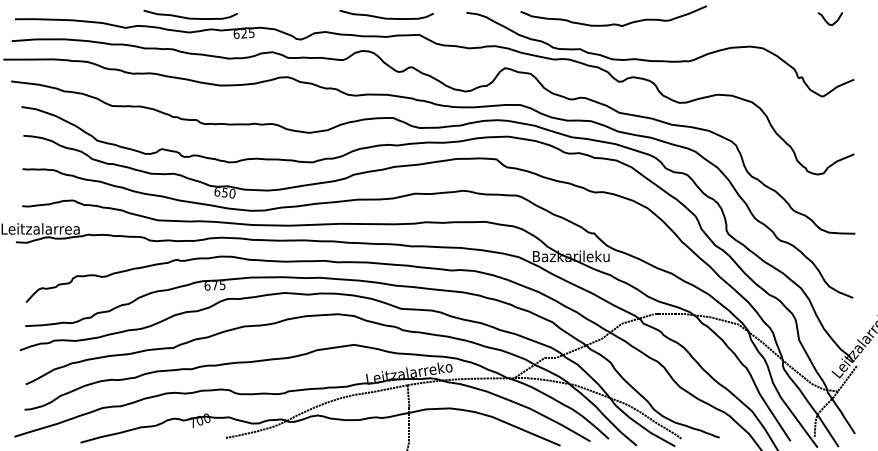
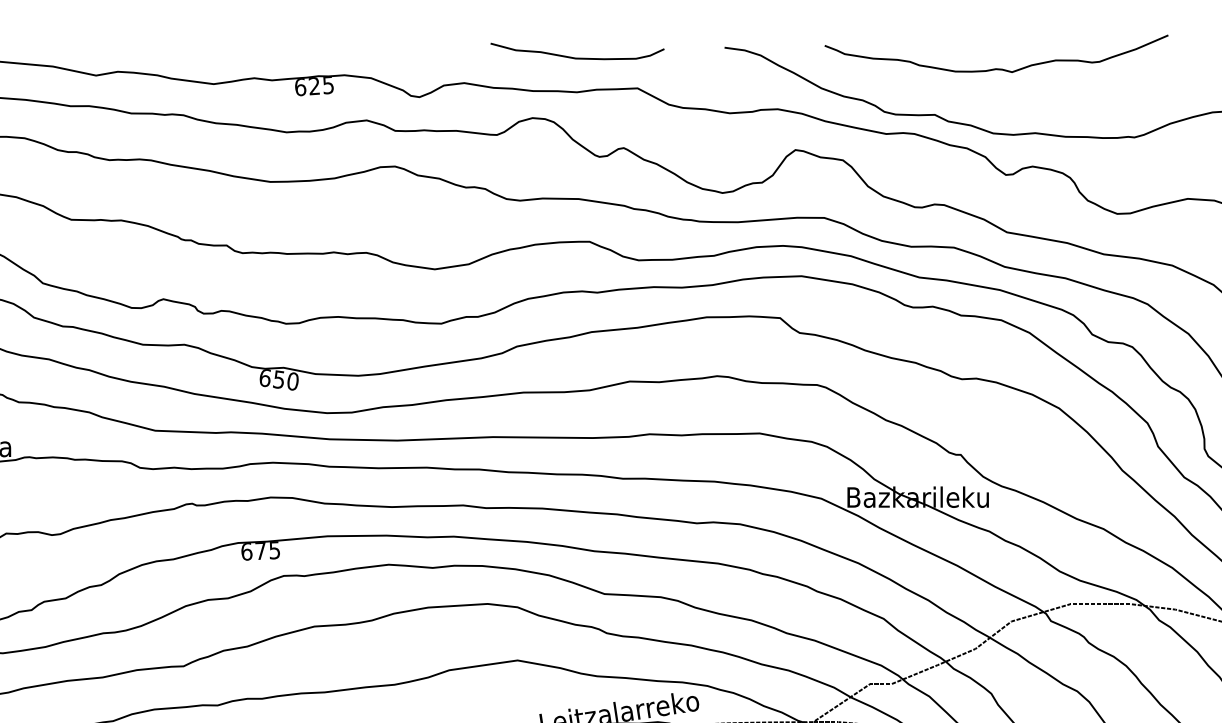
curve: (190, 17) -> (215, 56), removed

